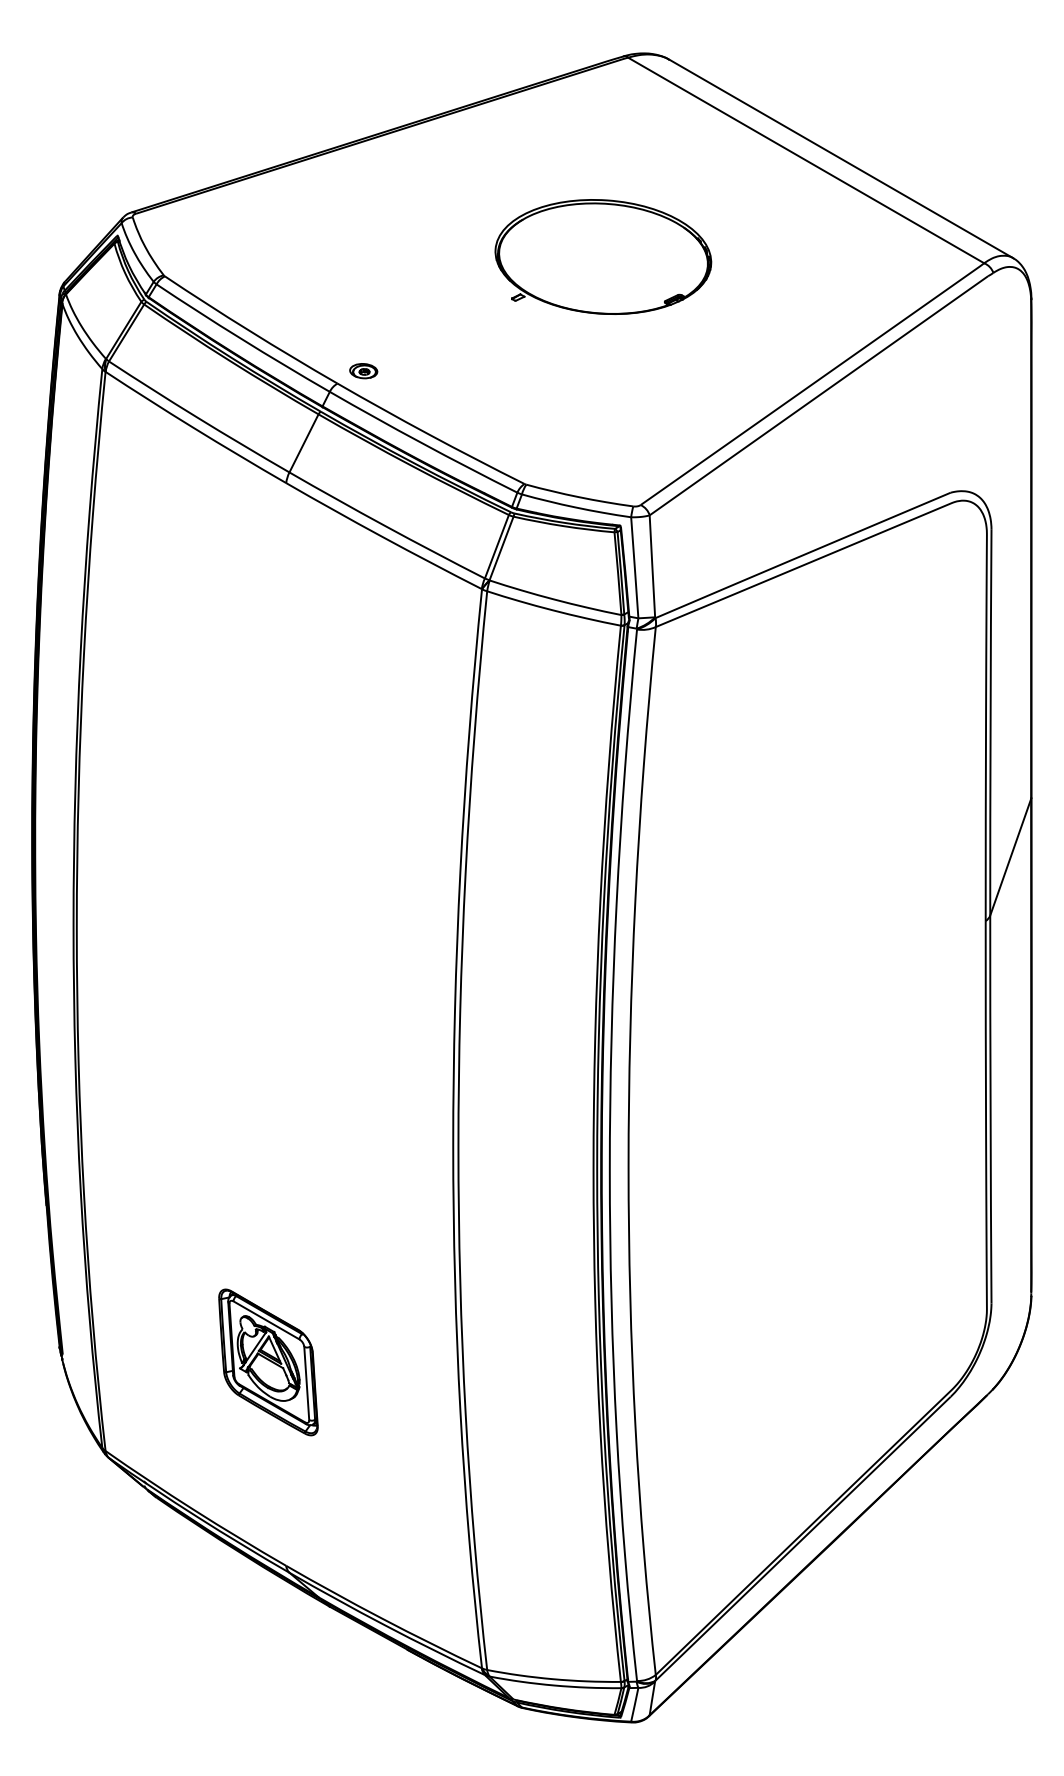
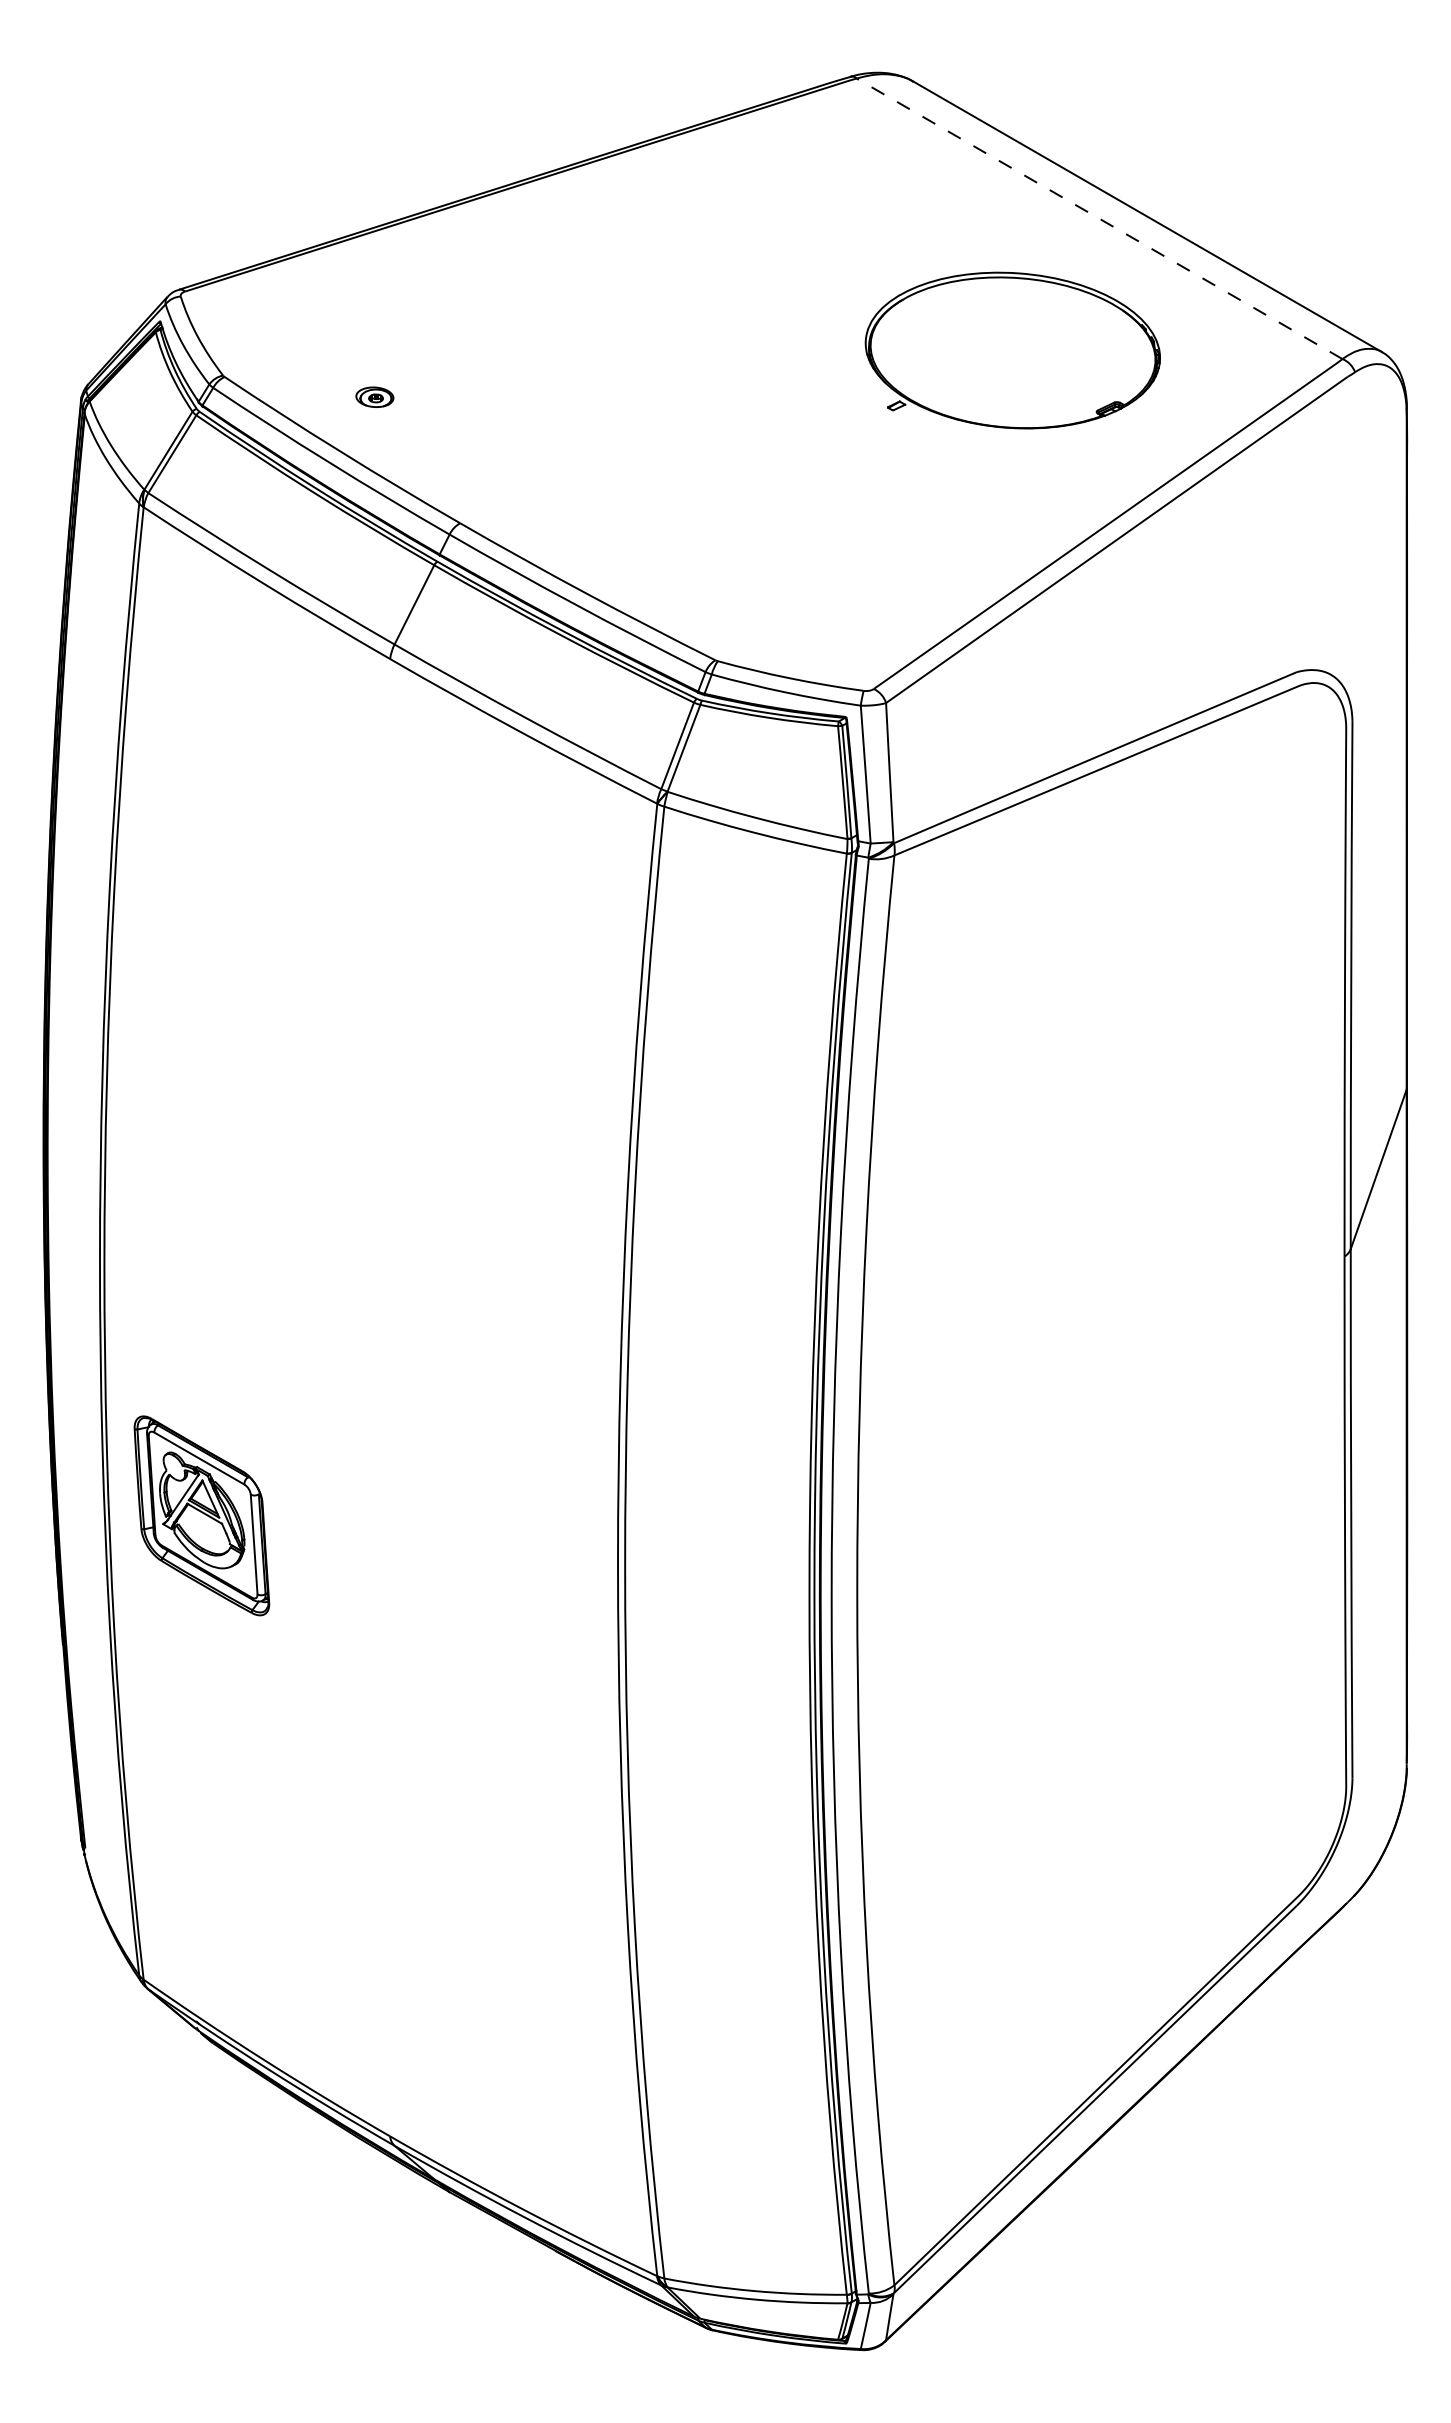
line: (806, 160) -> (1099, 218), solid -> dashed
part: (603, 256) -> (1012, 350), moved
part: (363, 370) -> (374, 396), moved
part: (268, 1362) -> (201, 1515), moved

